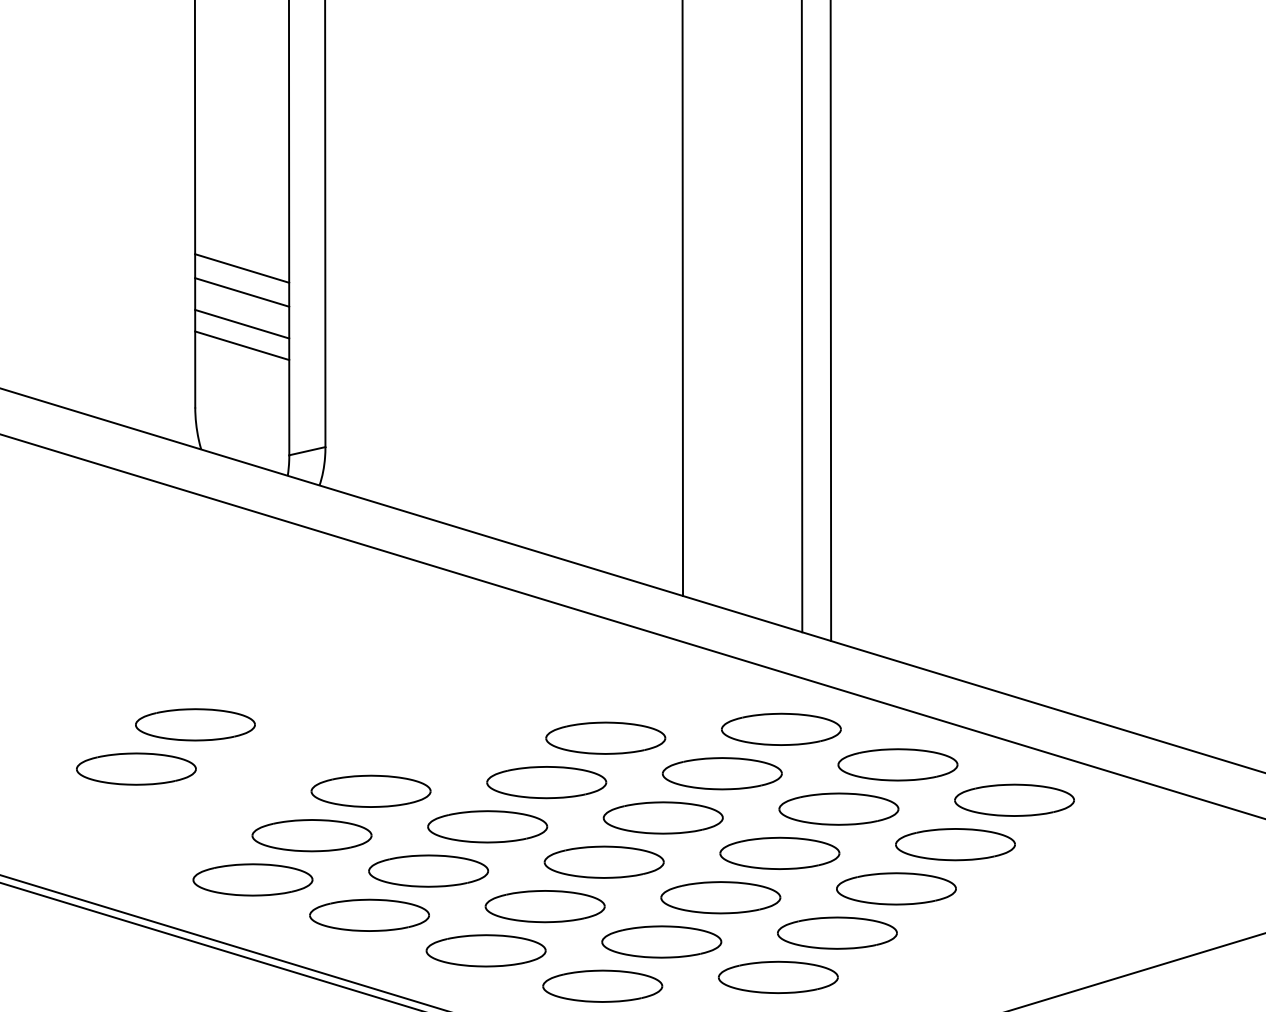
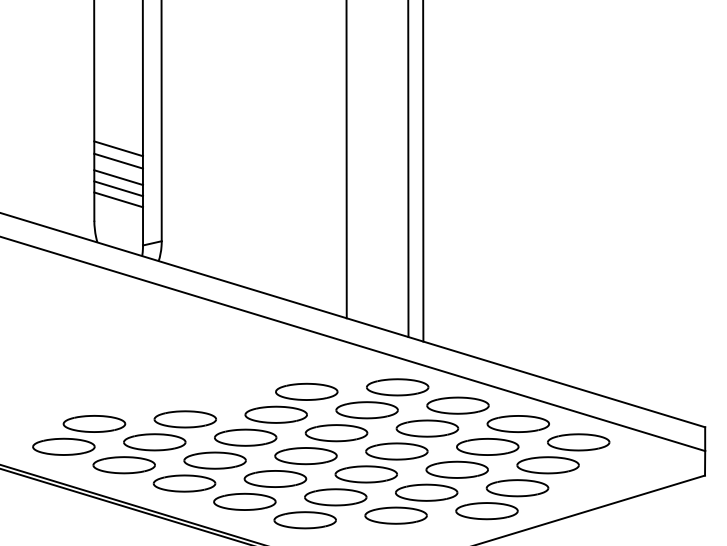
line: (241, 366) -> (118, 199), added
part: (166, 747) -> (79, 435), moved
part: (1041, 901) -> (532, 476), added

